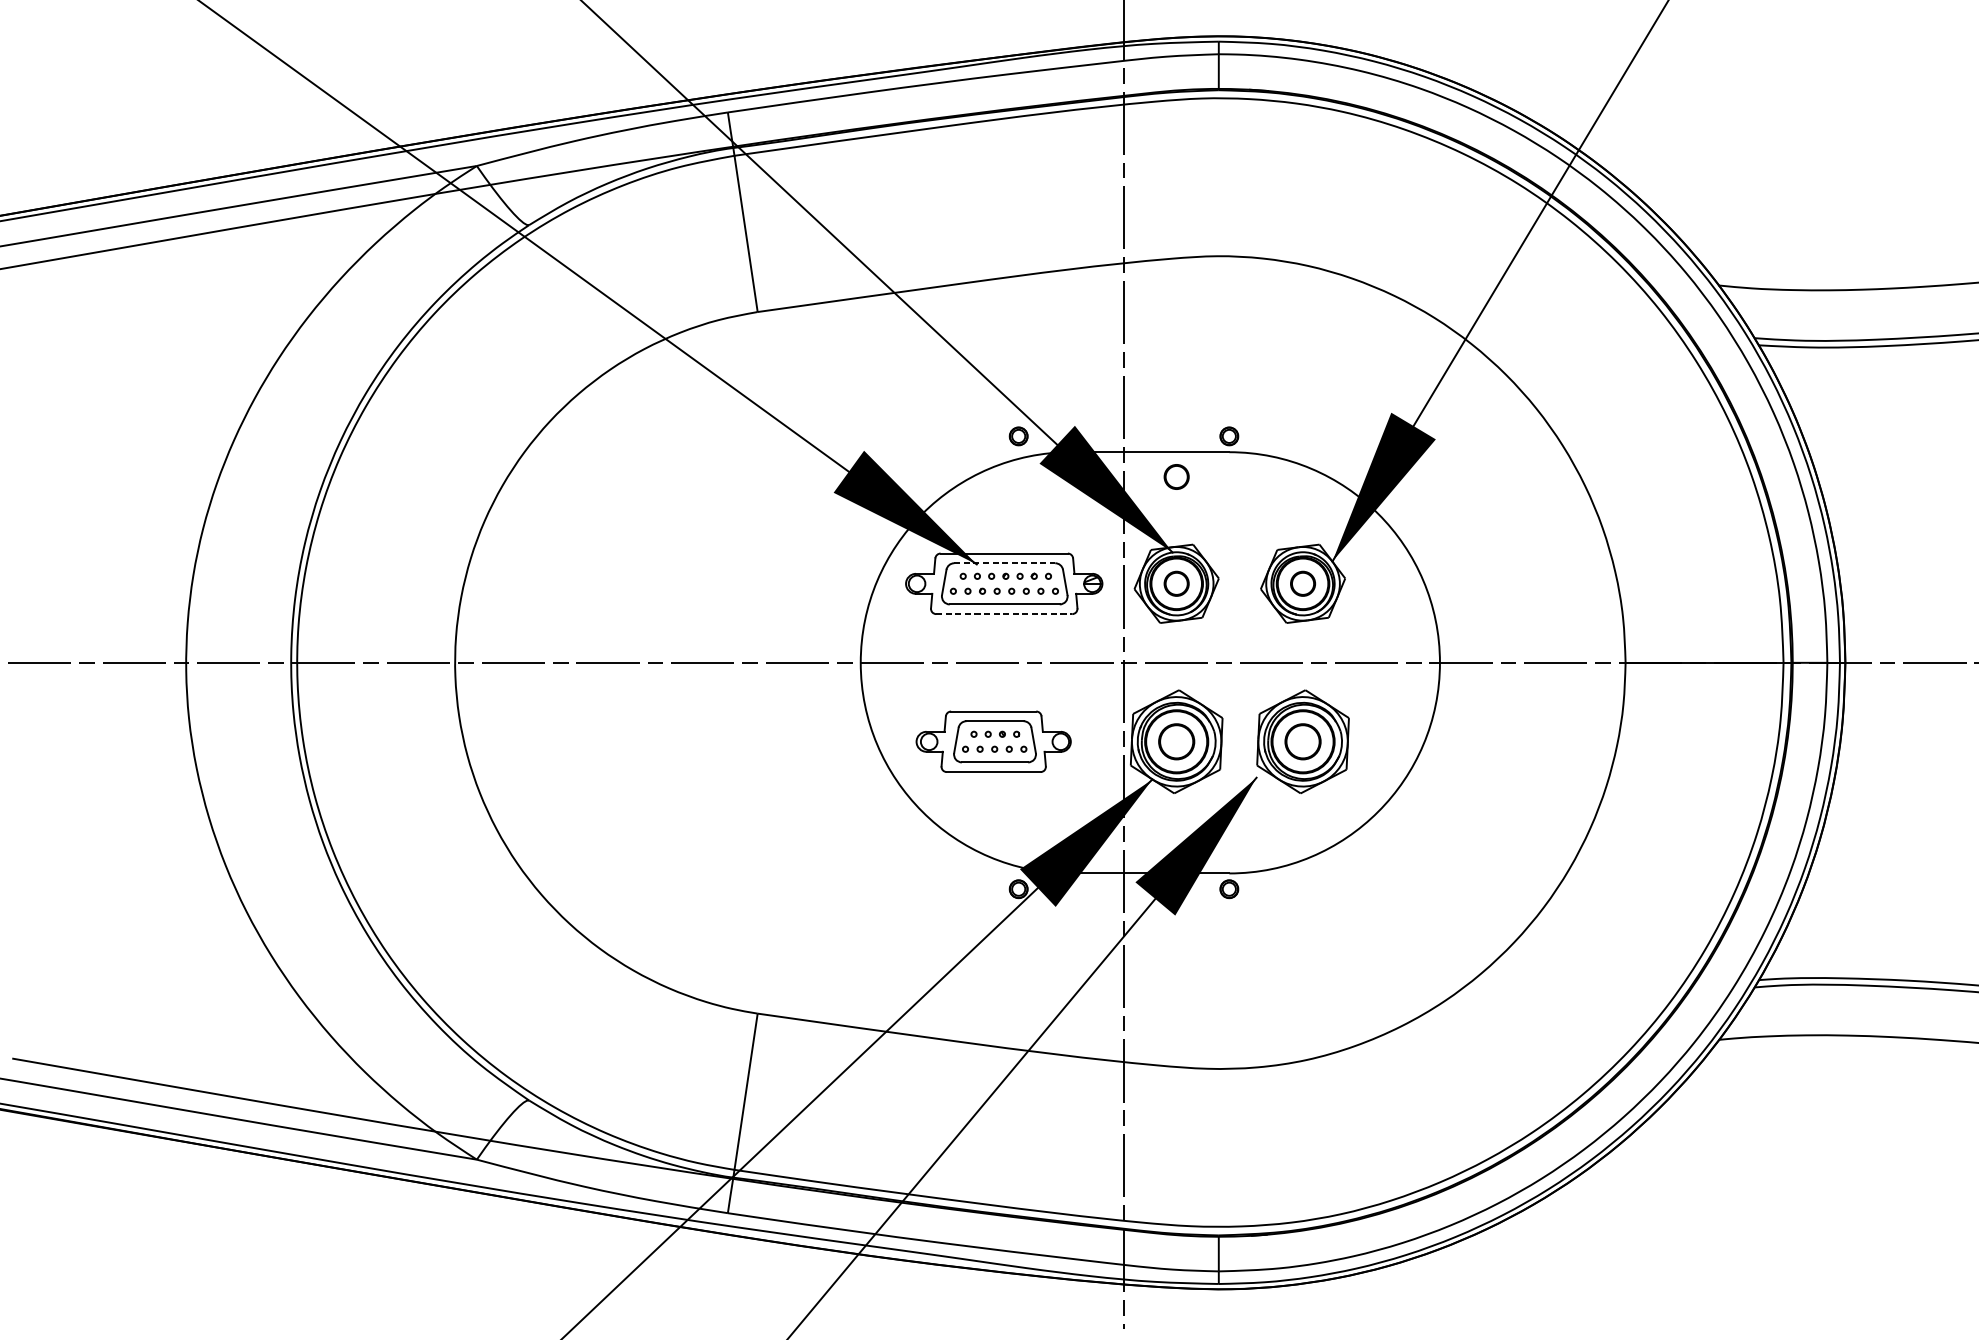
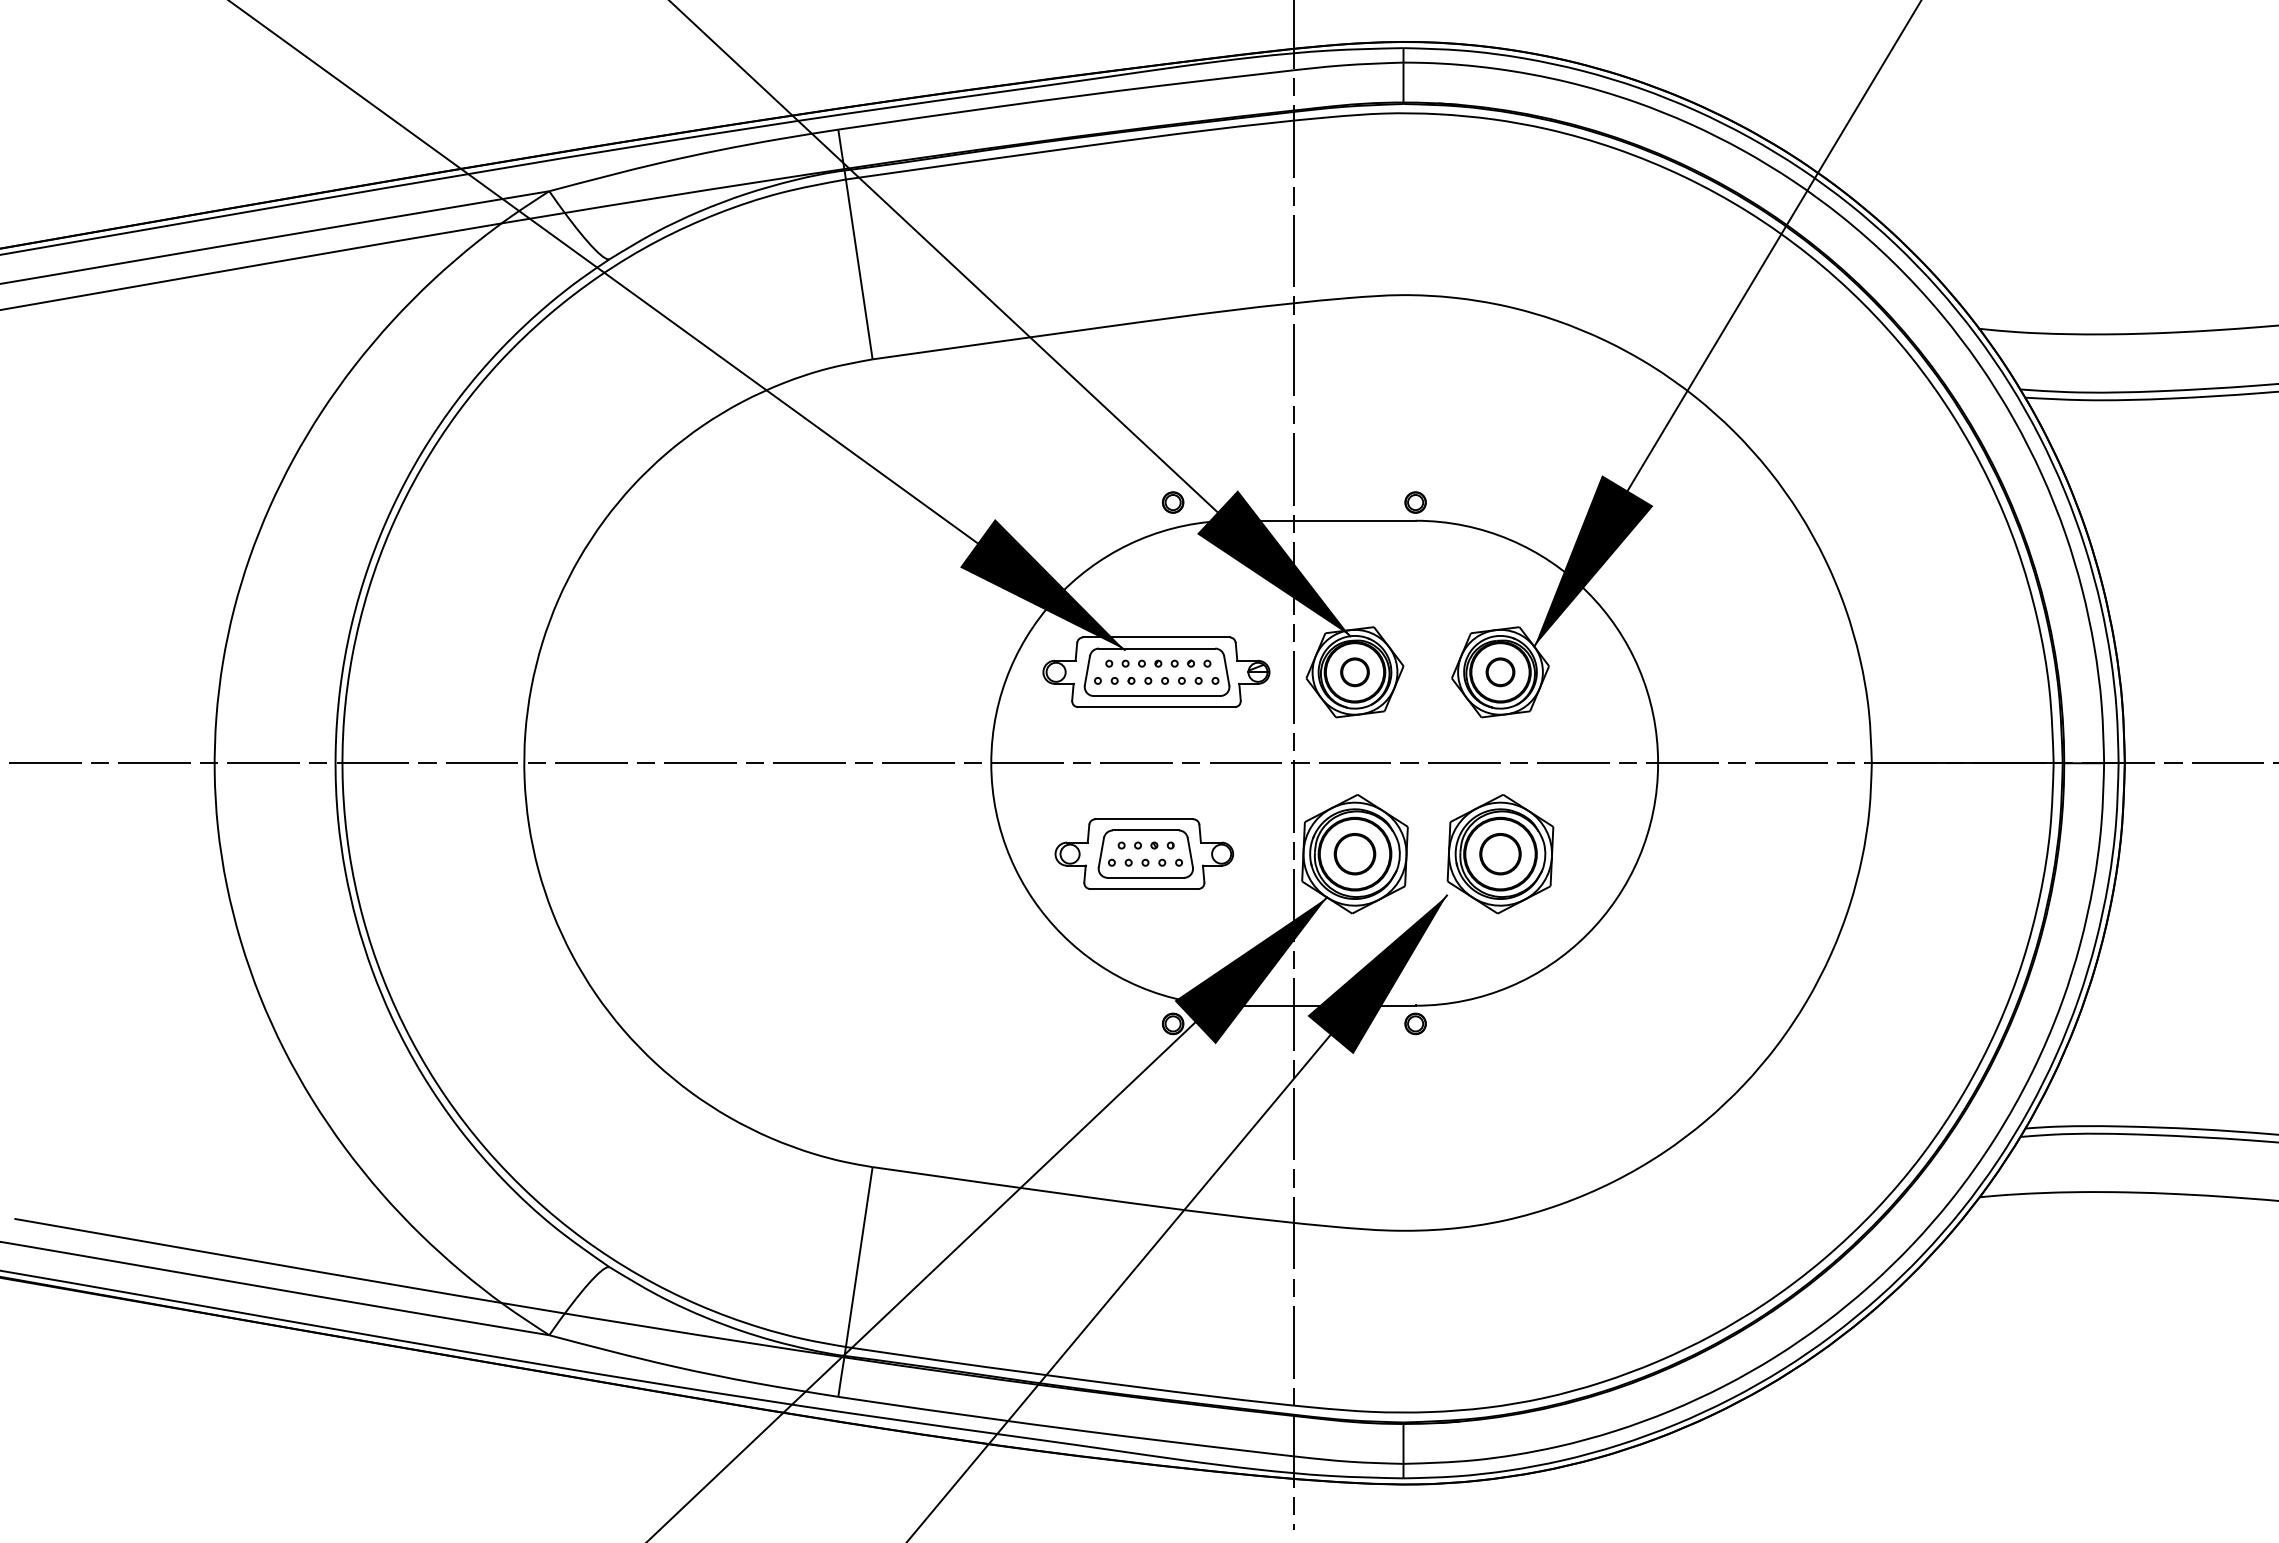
part: (1176, 477) -> (1354, 549), removed
line: (1005, 563) -> (1157, 648), dashed -> solid
line: (1004, 614) -> (1156, 707), dashed -> solid

